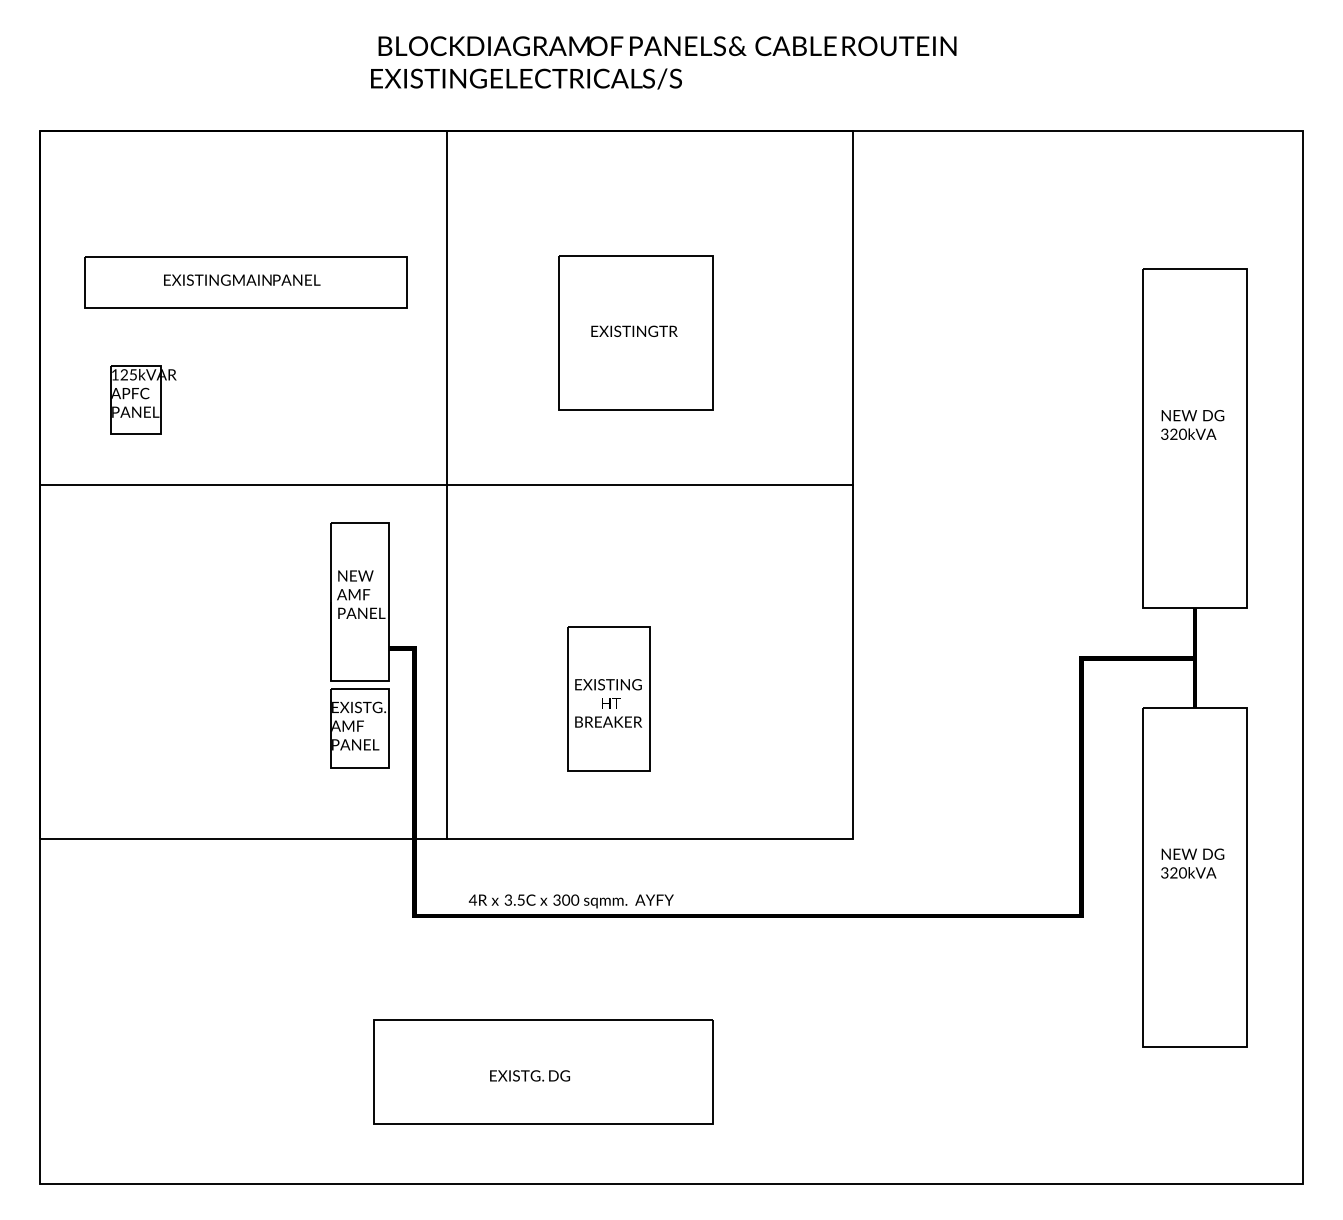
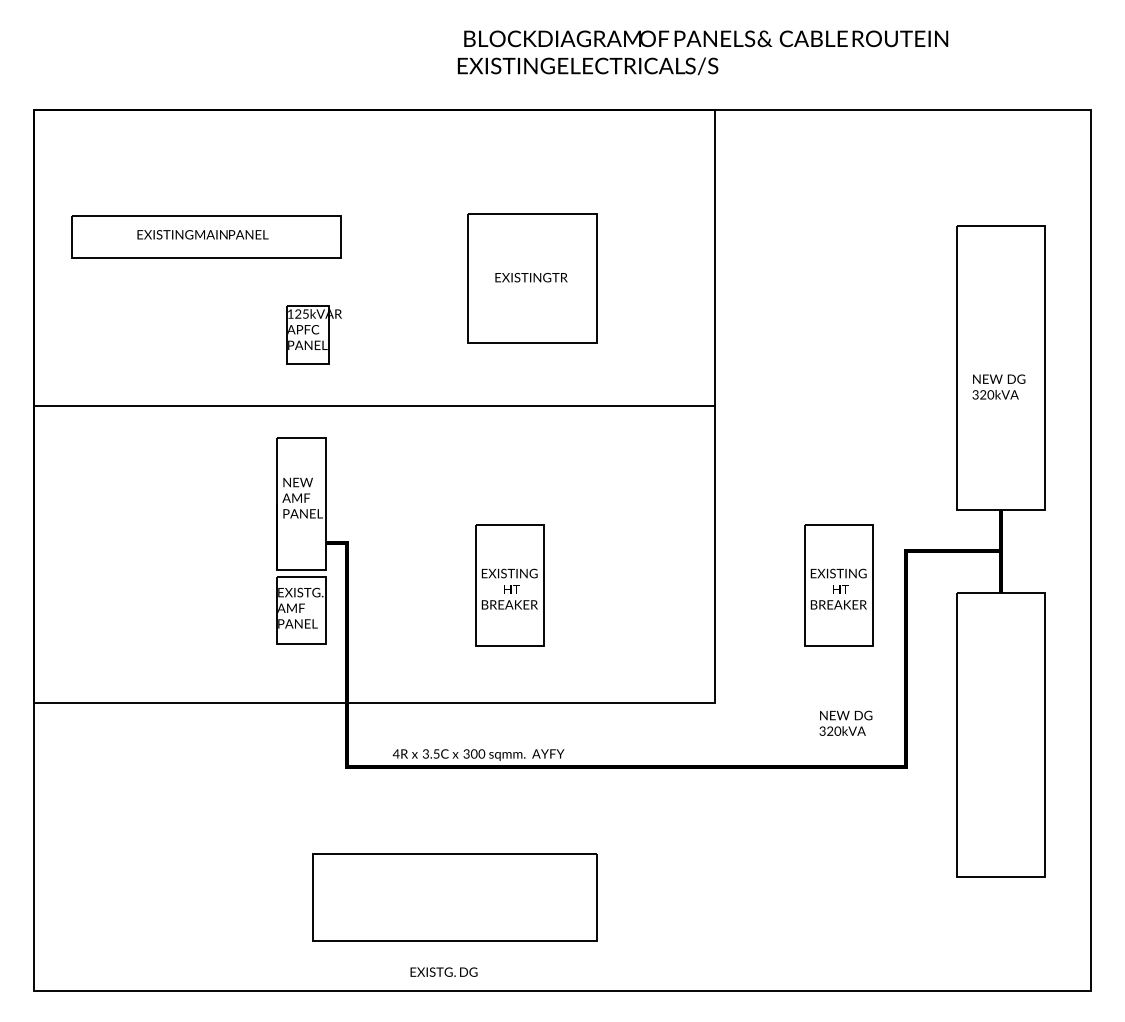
text: (663, 62) -> (702, 52), moved
part: (142, 399) -> (313, 334), moved
text: (1192, 424) -> (998, 386), moved
line: (447, 485) -> (374, 406), removed
part: (1001, 698) -> (838, 585), added
text: (1192, 862) -> (845, 722), moved
text: (529, 1075) -> (443, 971), moved

